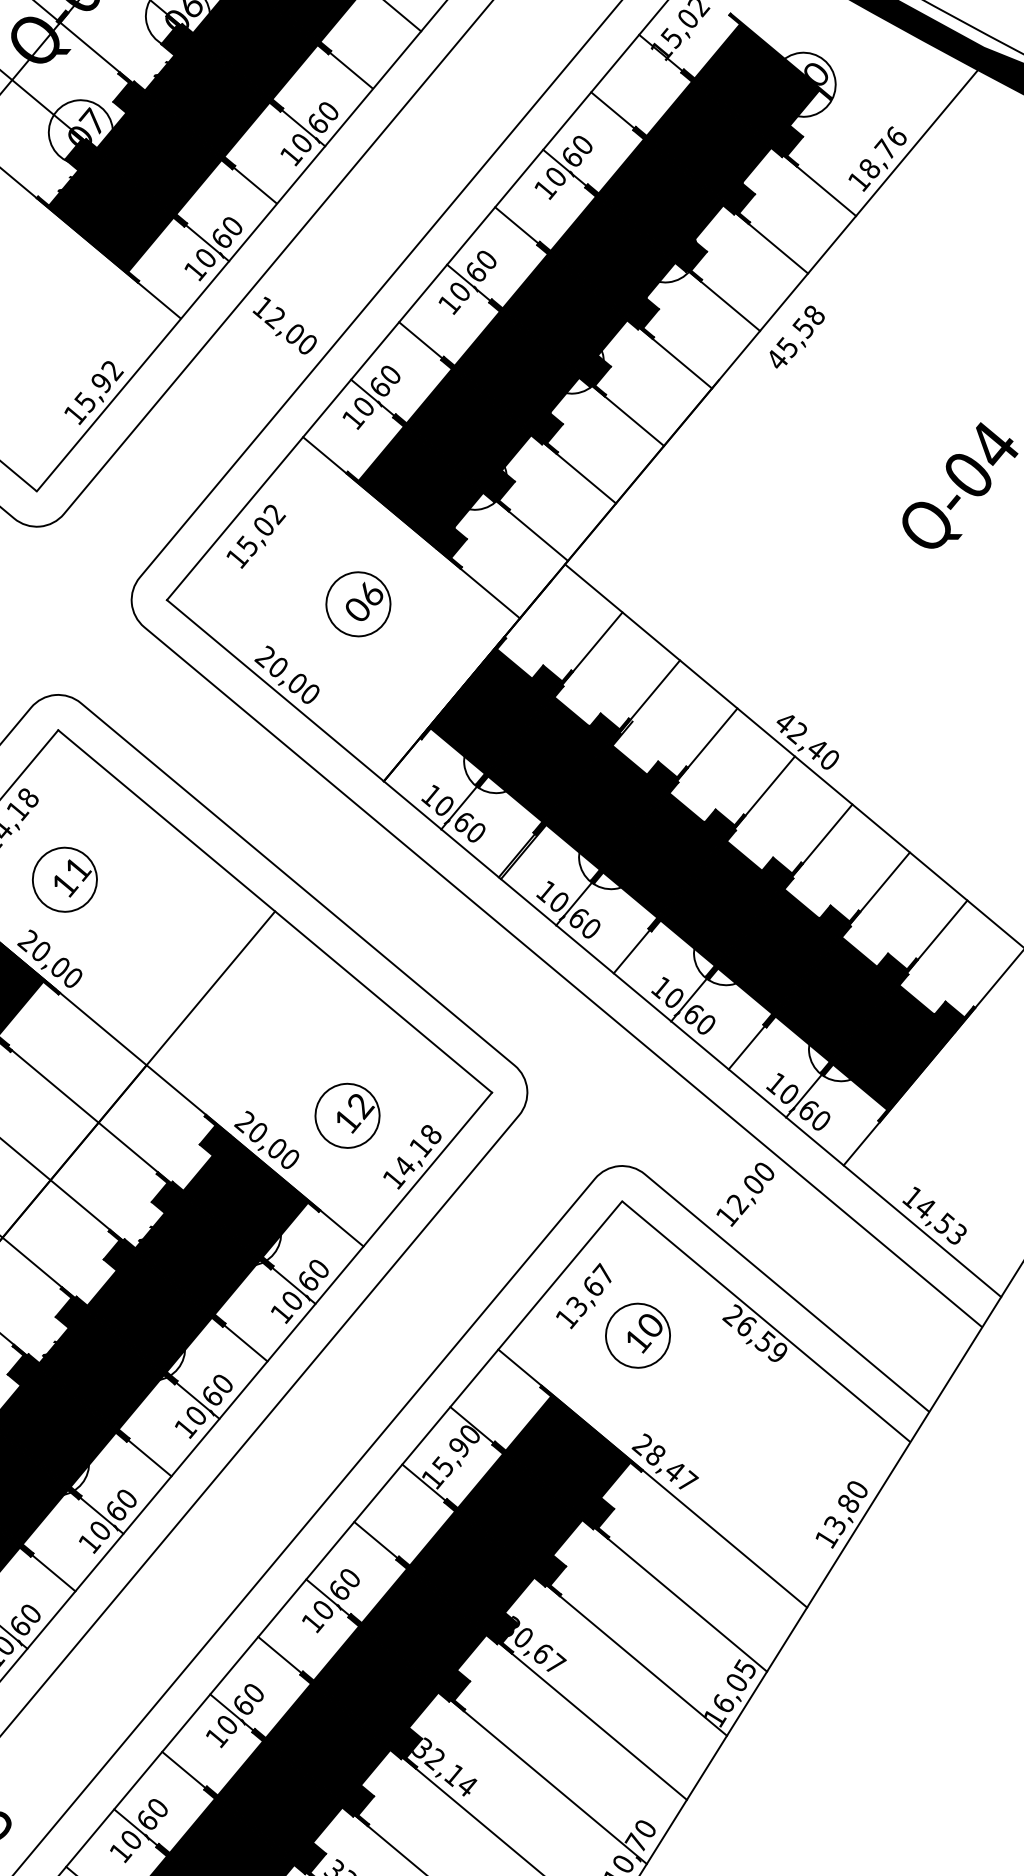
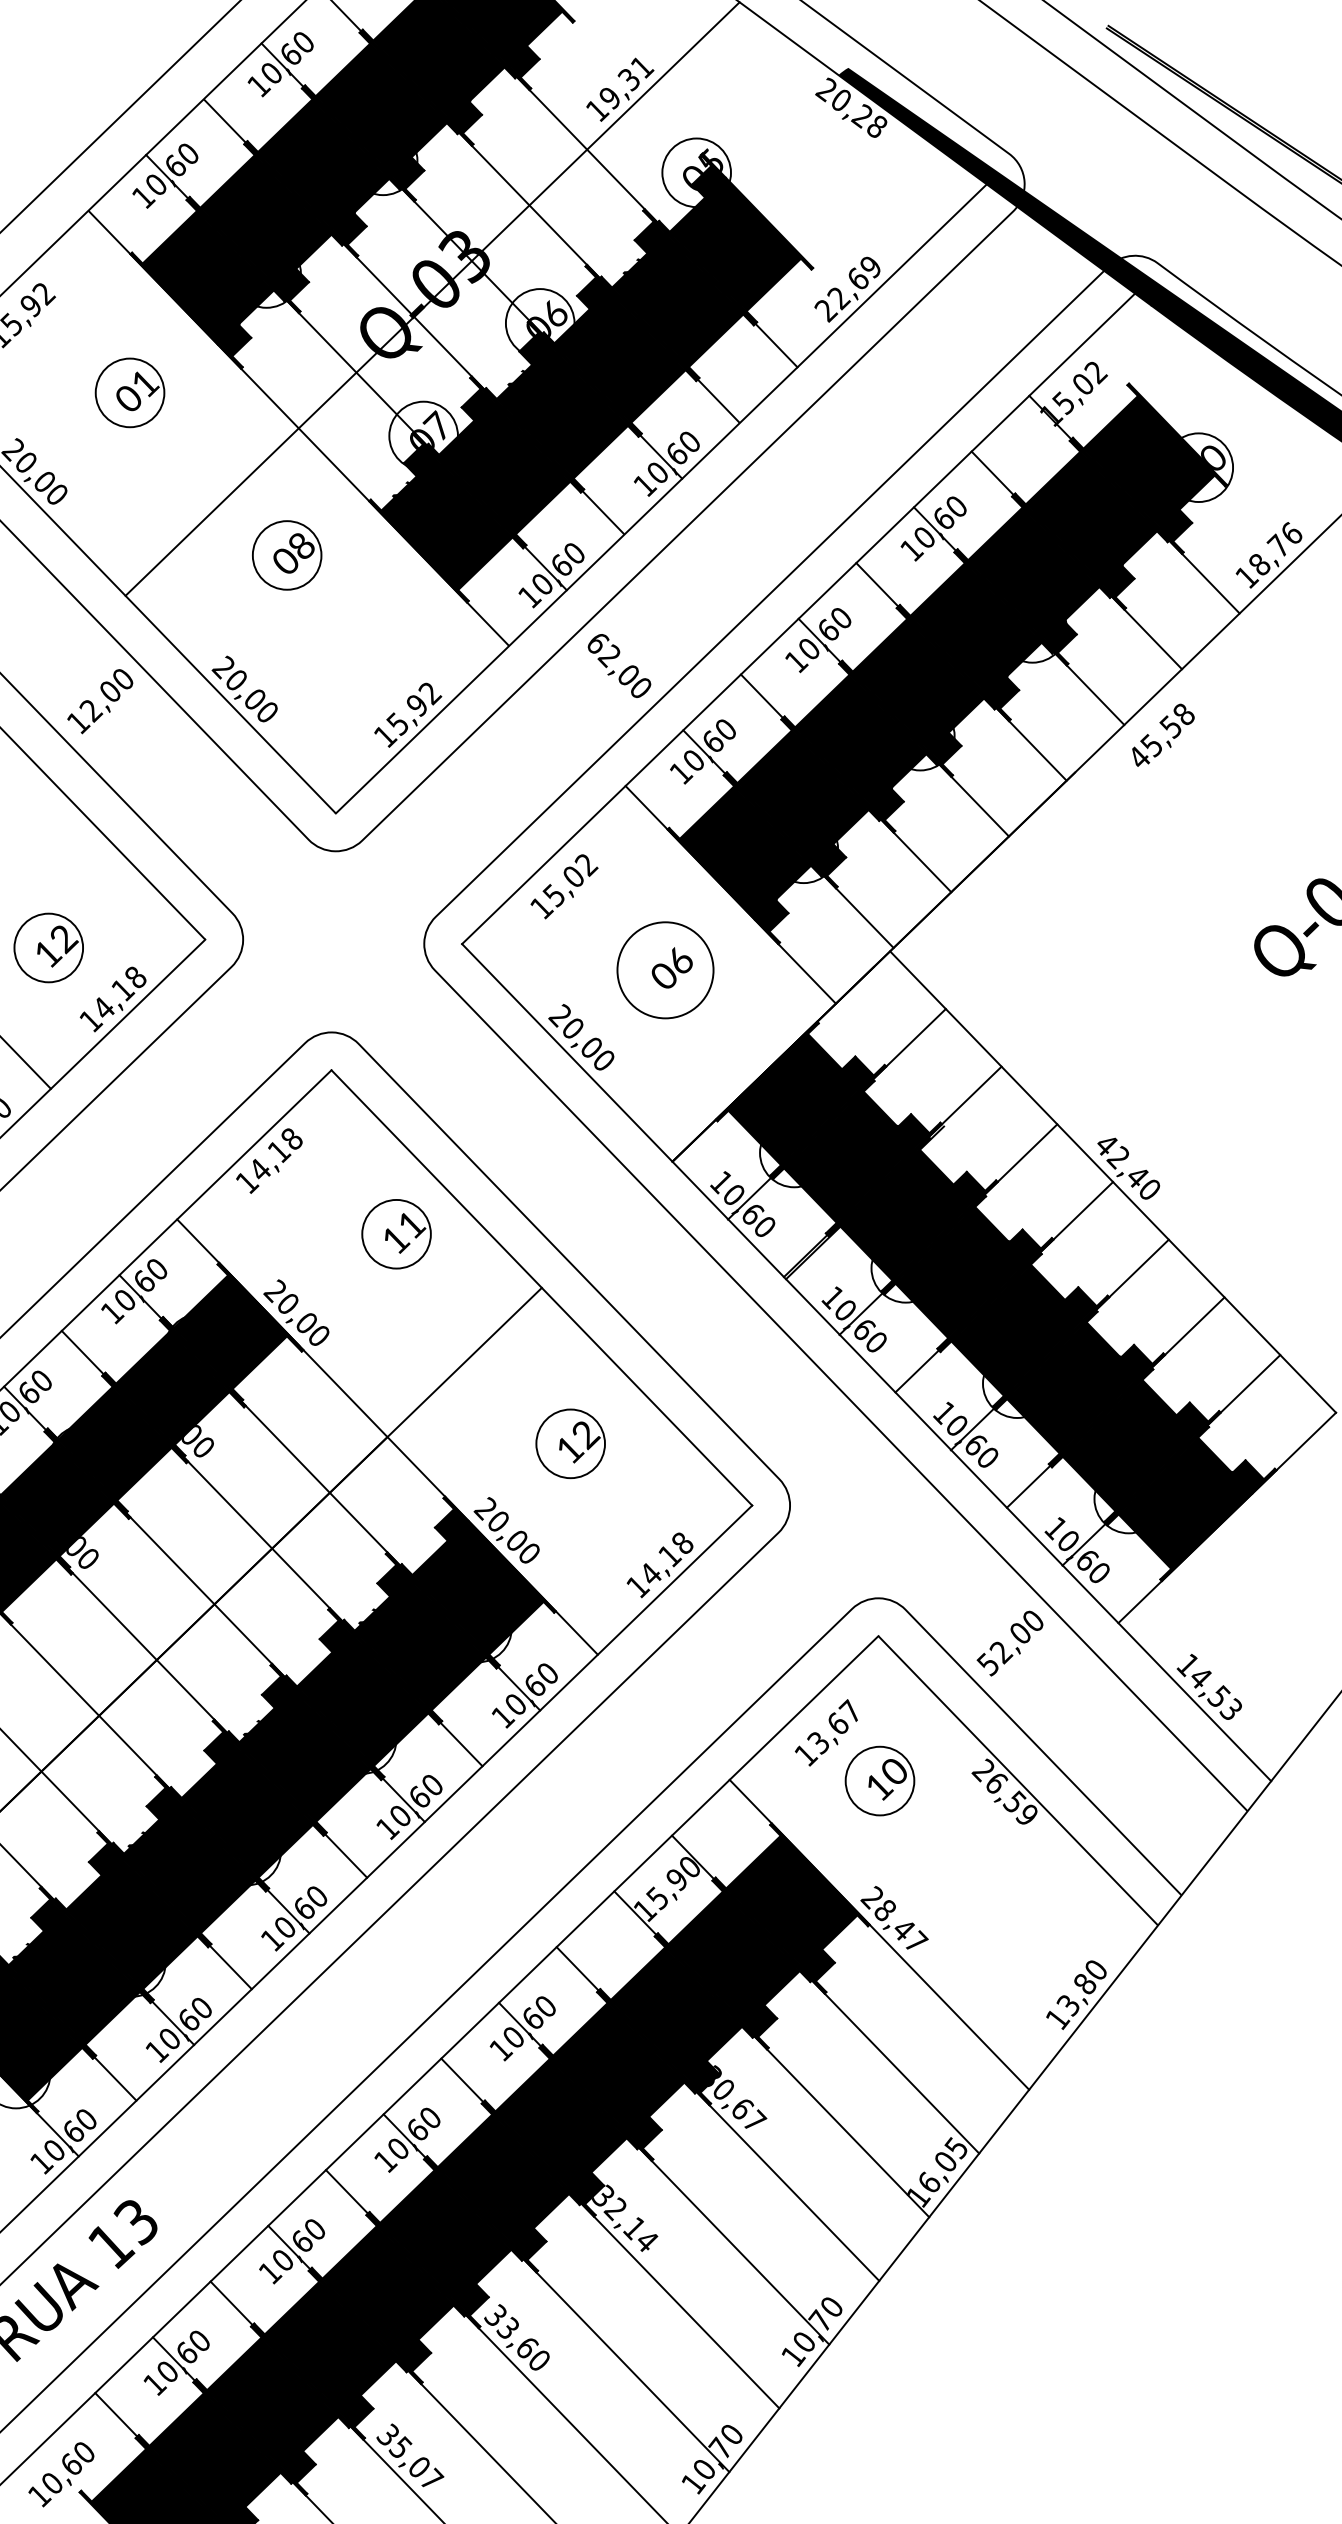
text: (262, 307) -> (597, 643), 12,00 -> 62,00
circle: (358, 604) -> (665, 970), size x1.4
part: (64, 880) -> (396, 1234), moved
part: (347, 1115) -> (570, 1443), moved
text: (727, 1216) -> (988, 1664), 12,00 -> 52,00

